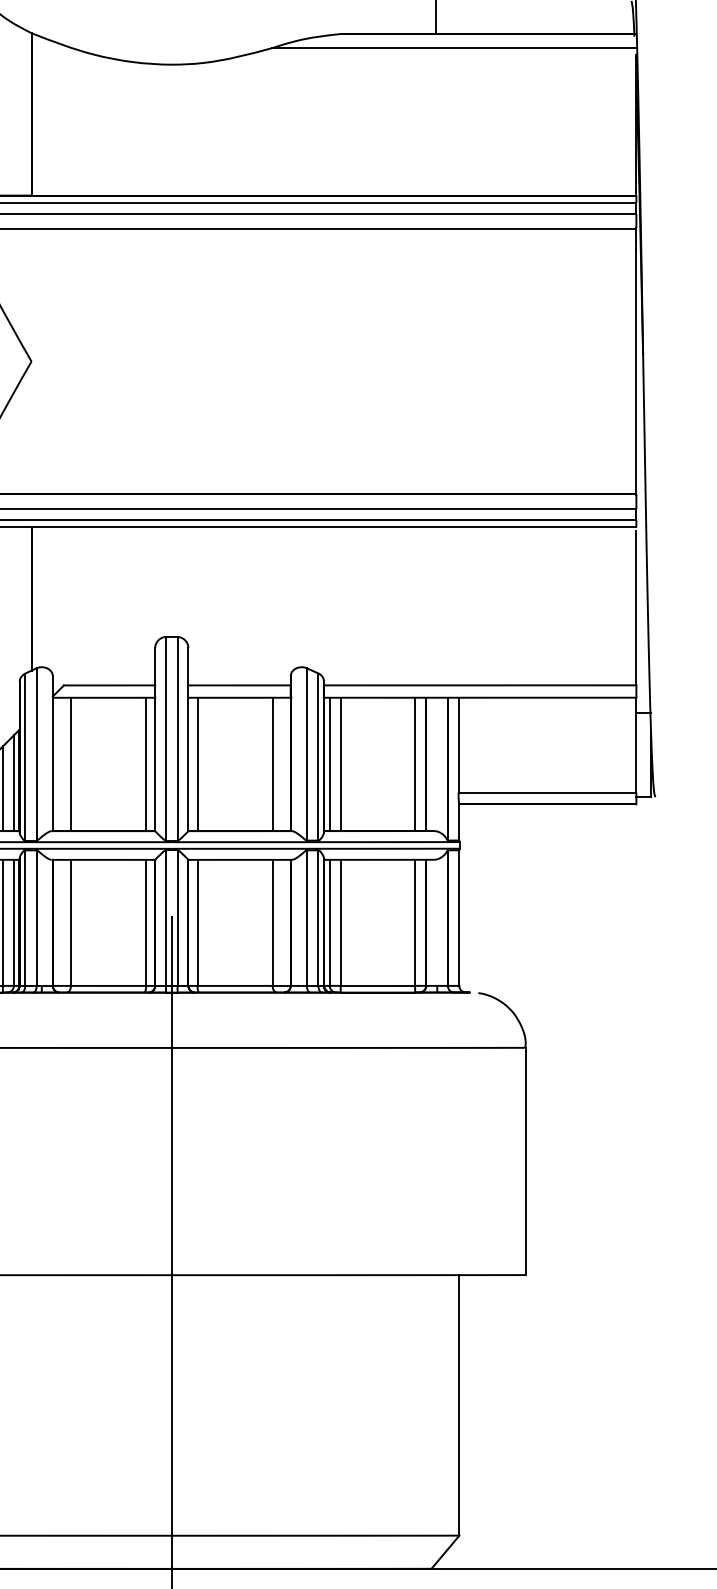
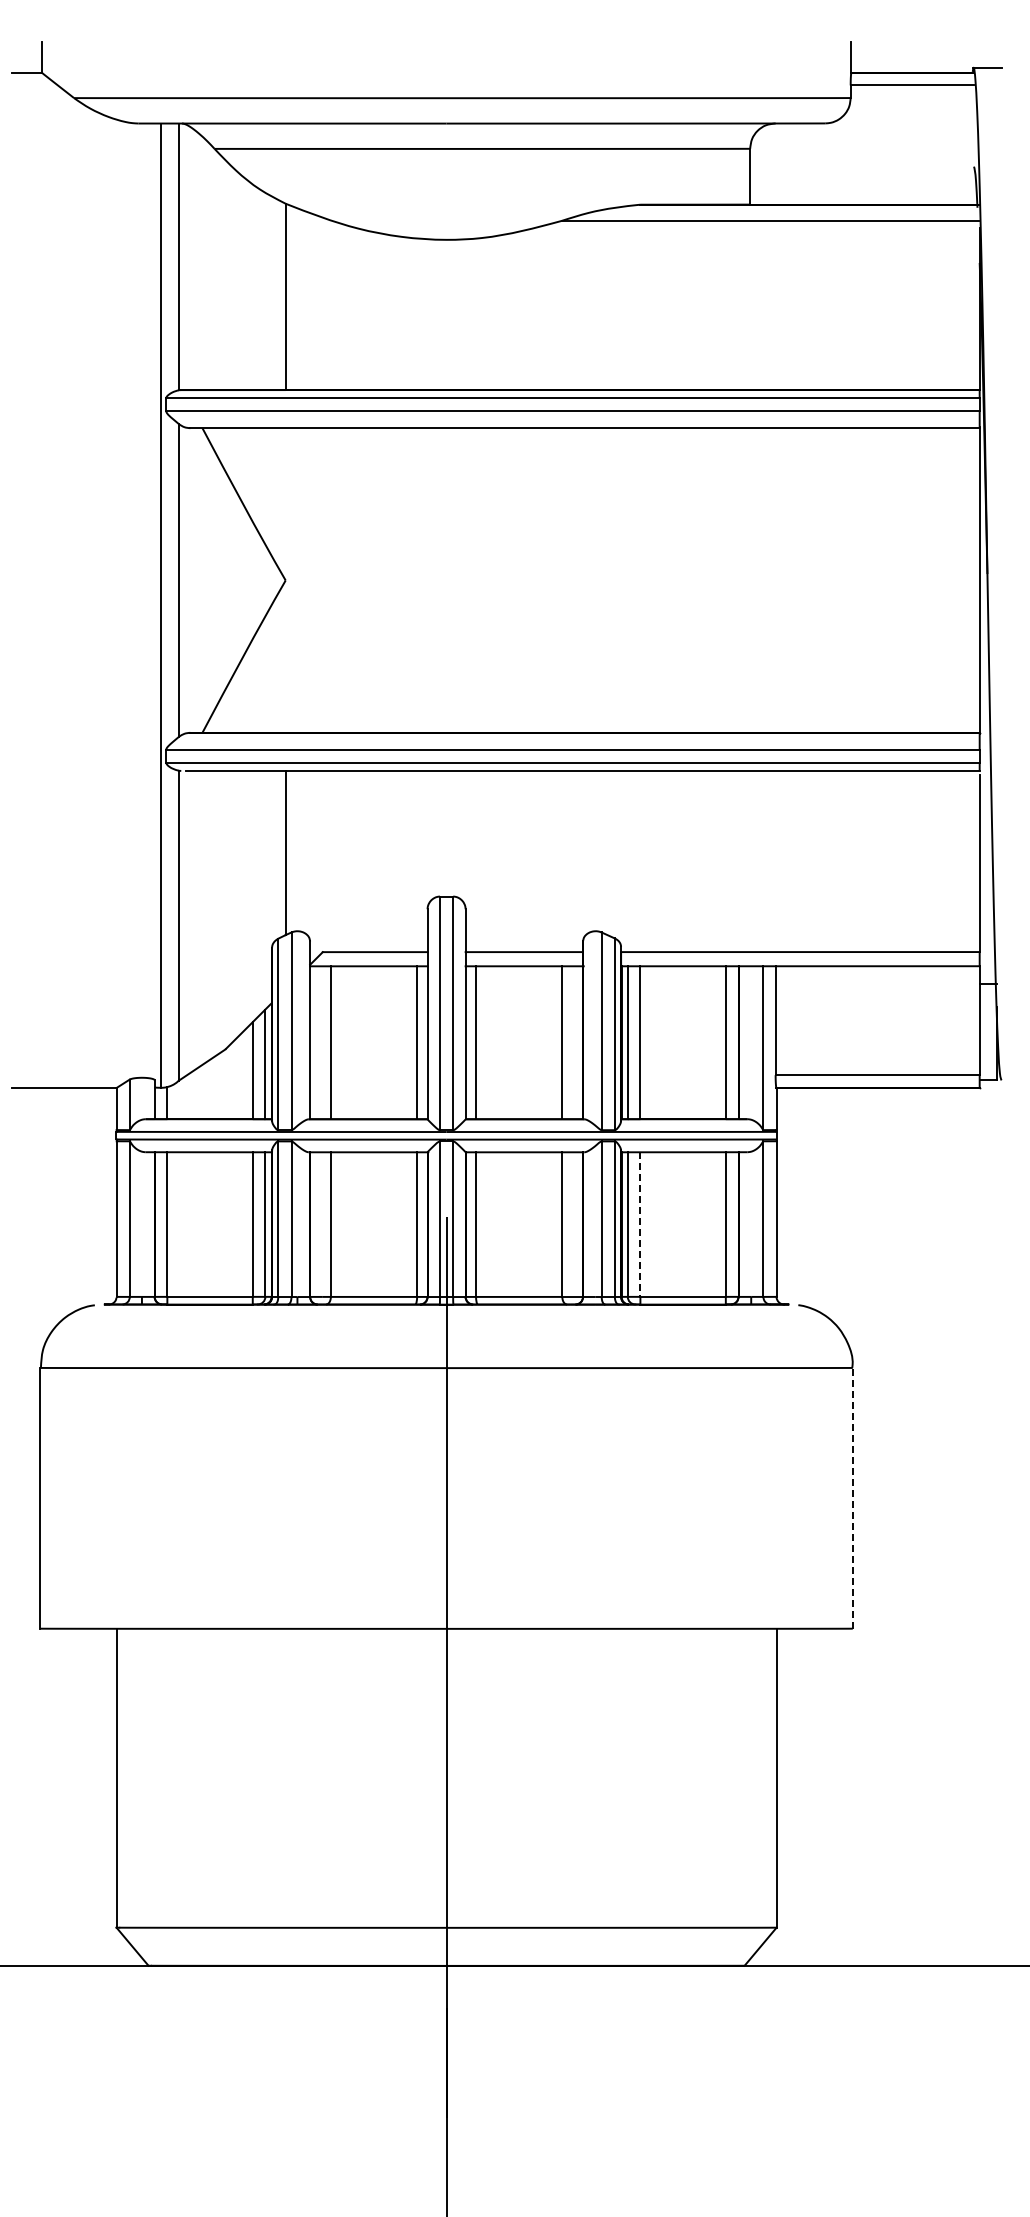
line: (340, 923) -> (640, 1225), solid -> dashed
line: (525, 1160) -> (852, 1497), solid -> dashed

